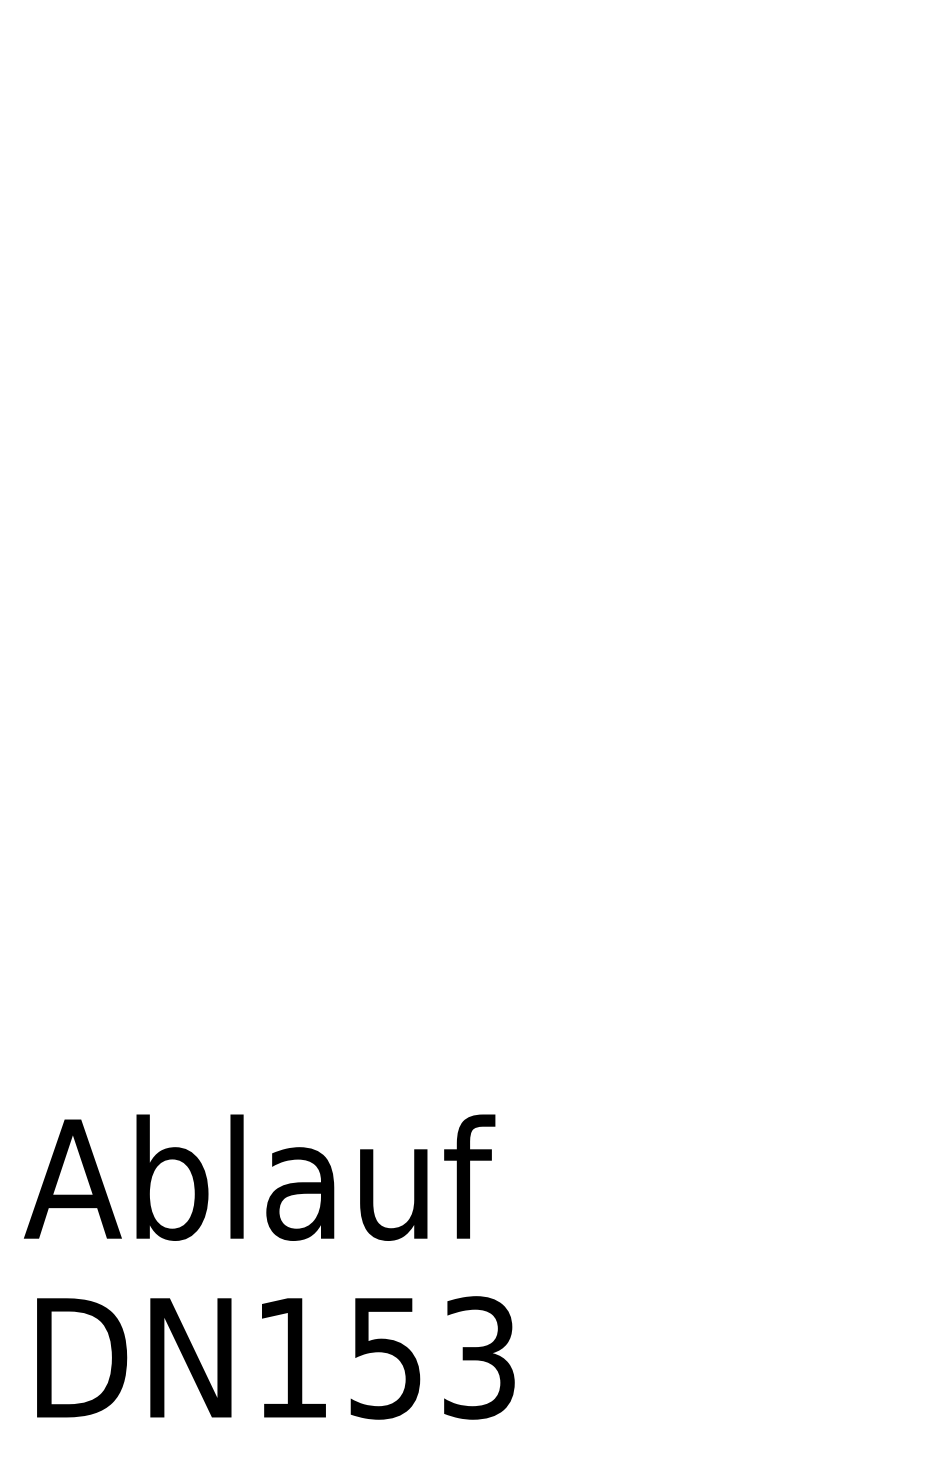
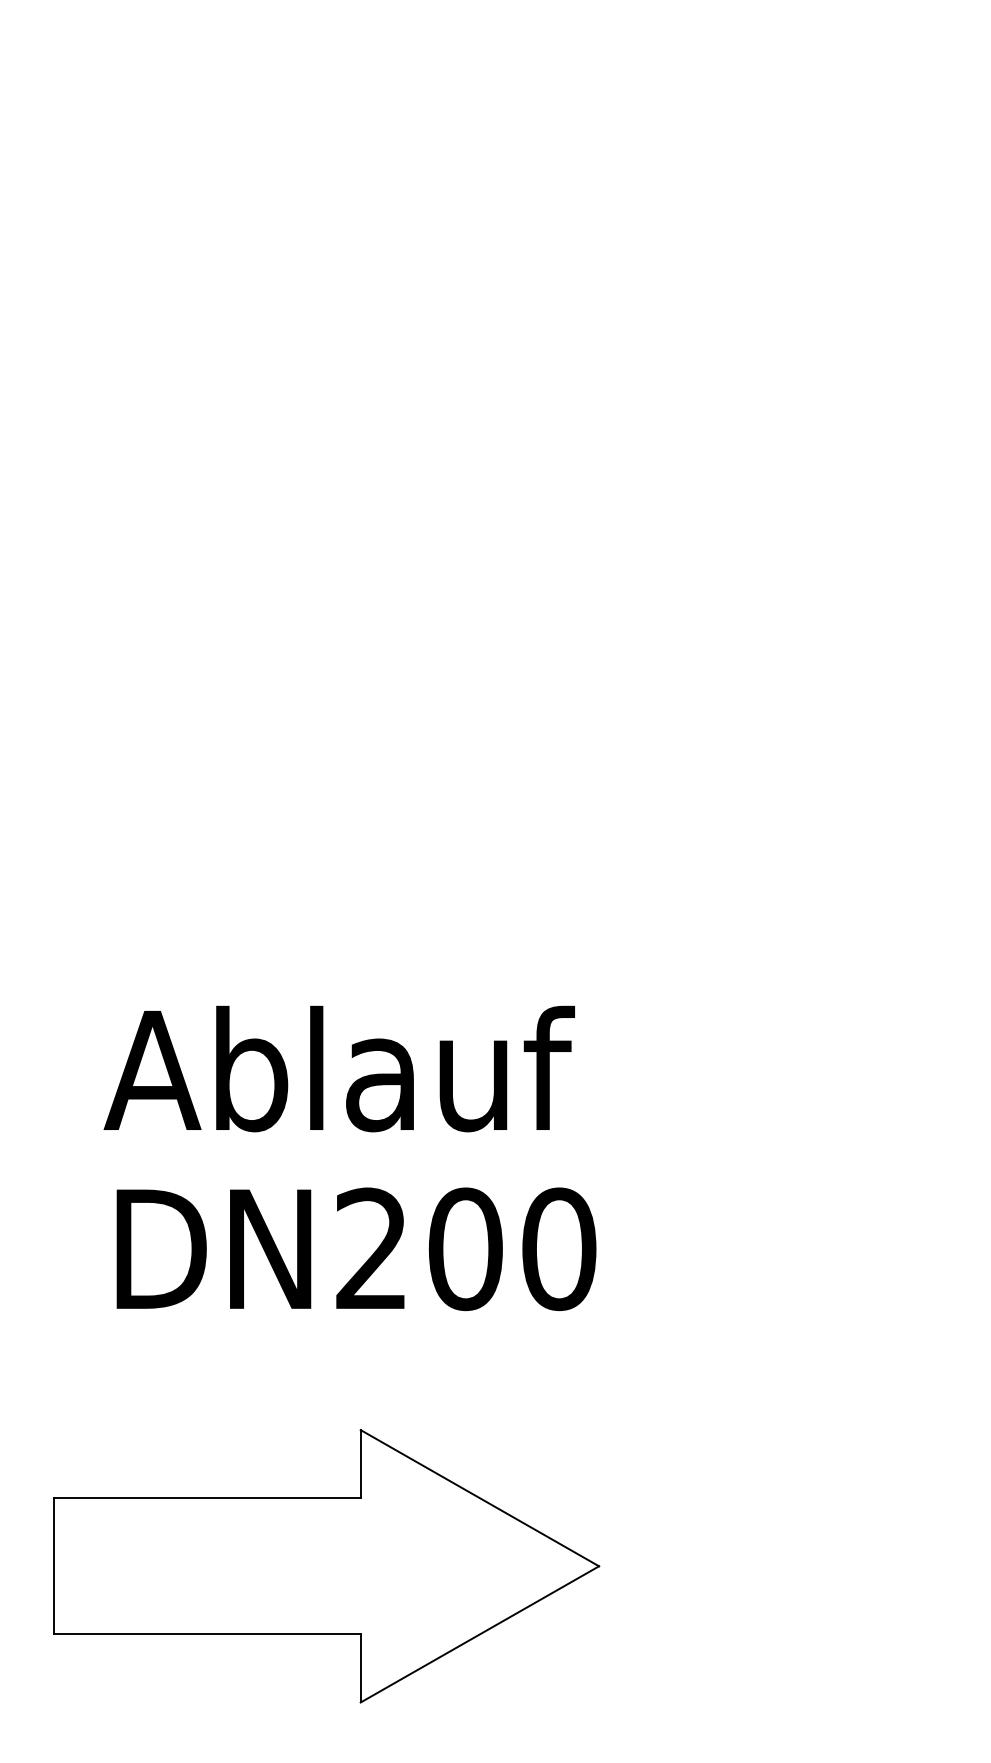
text: (386, 1358) -> (466, 1249), DN153 -> DN200

